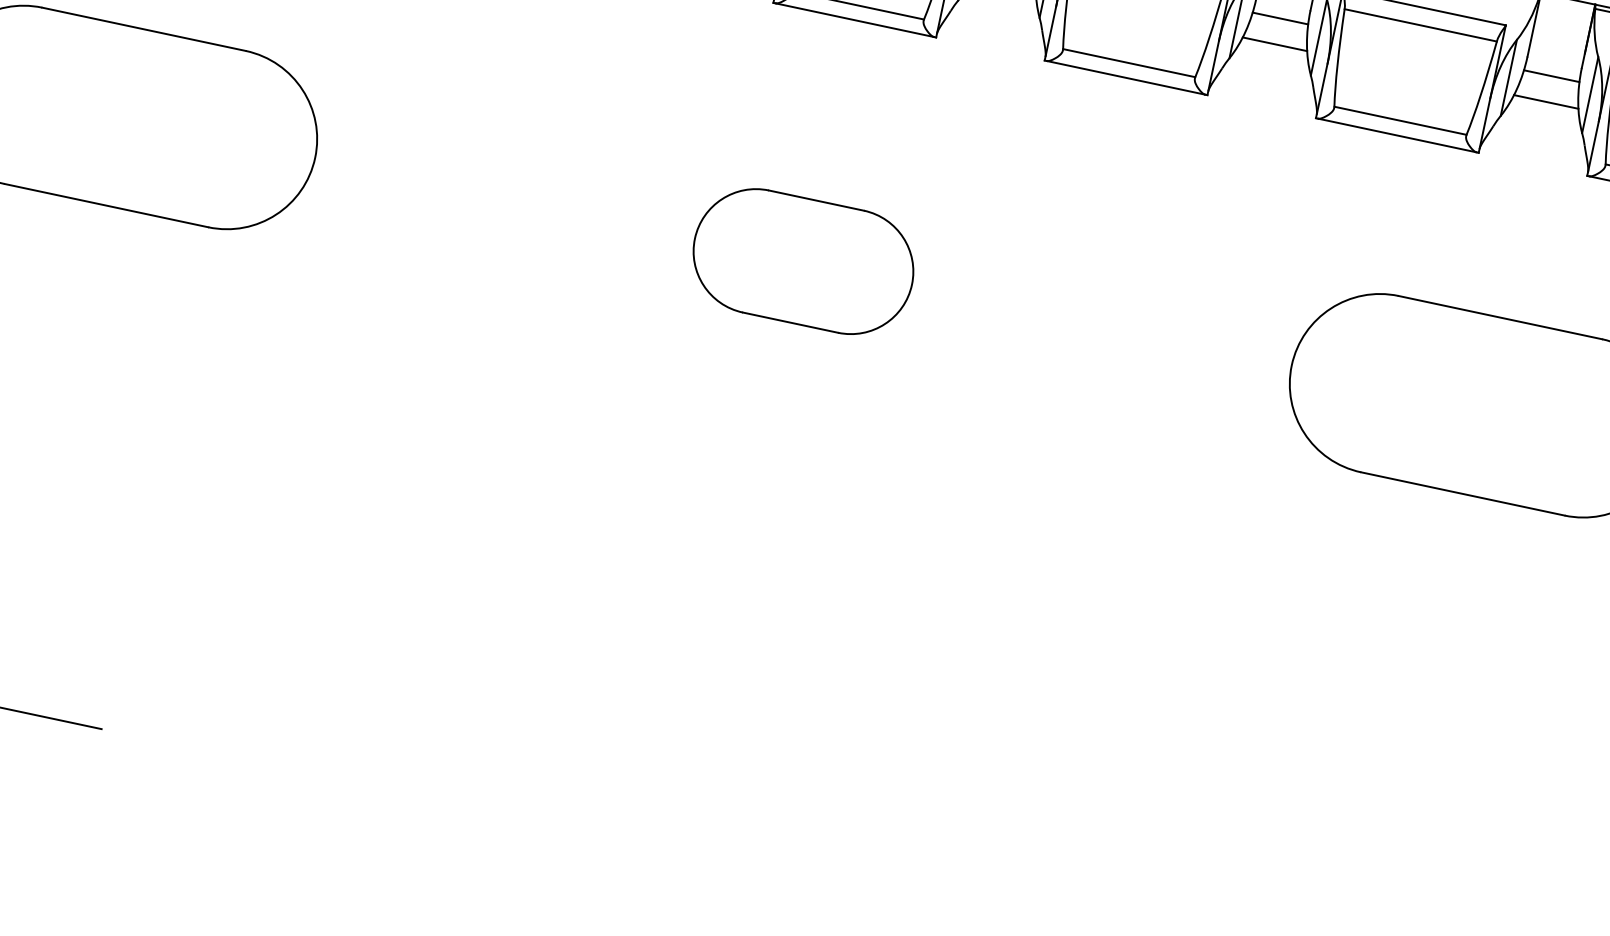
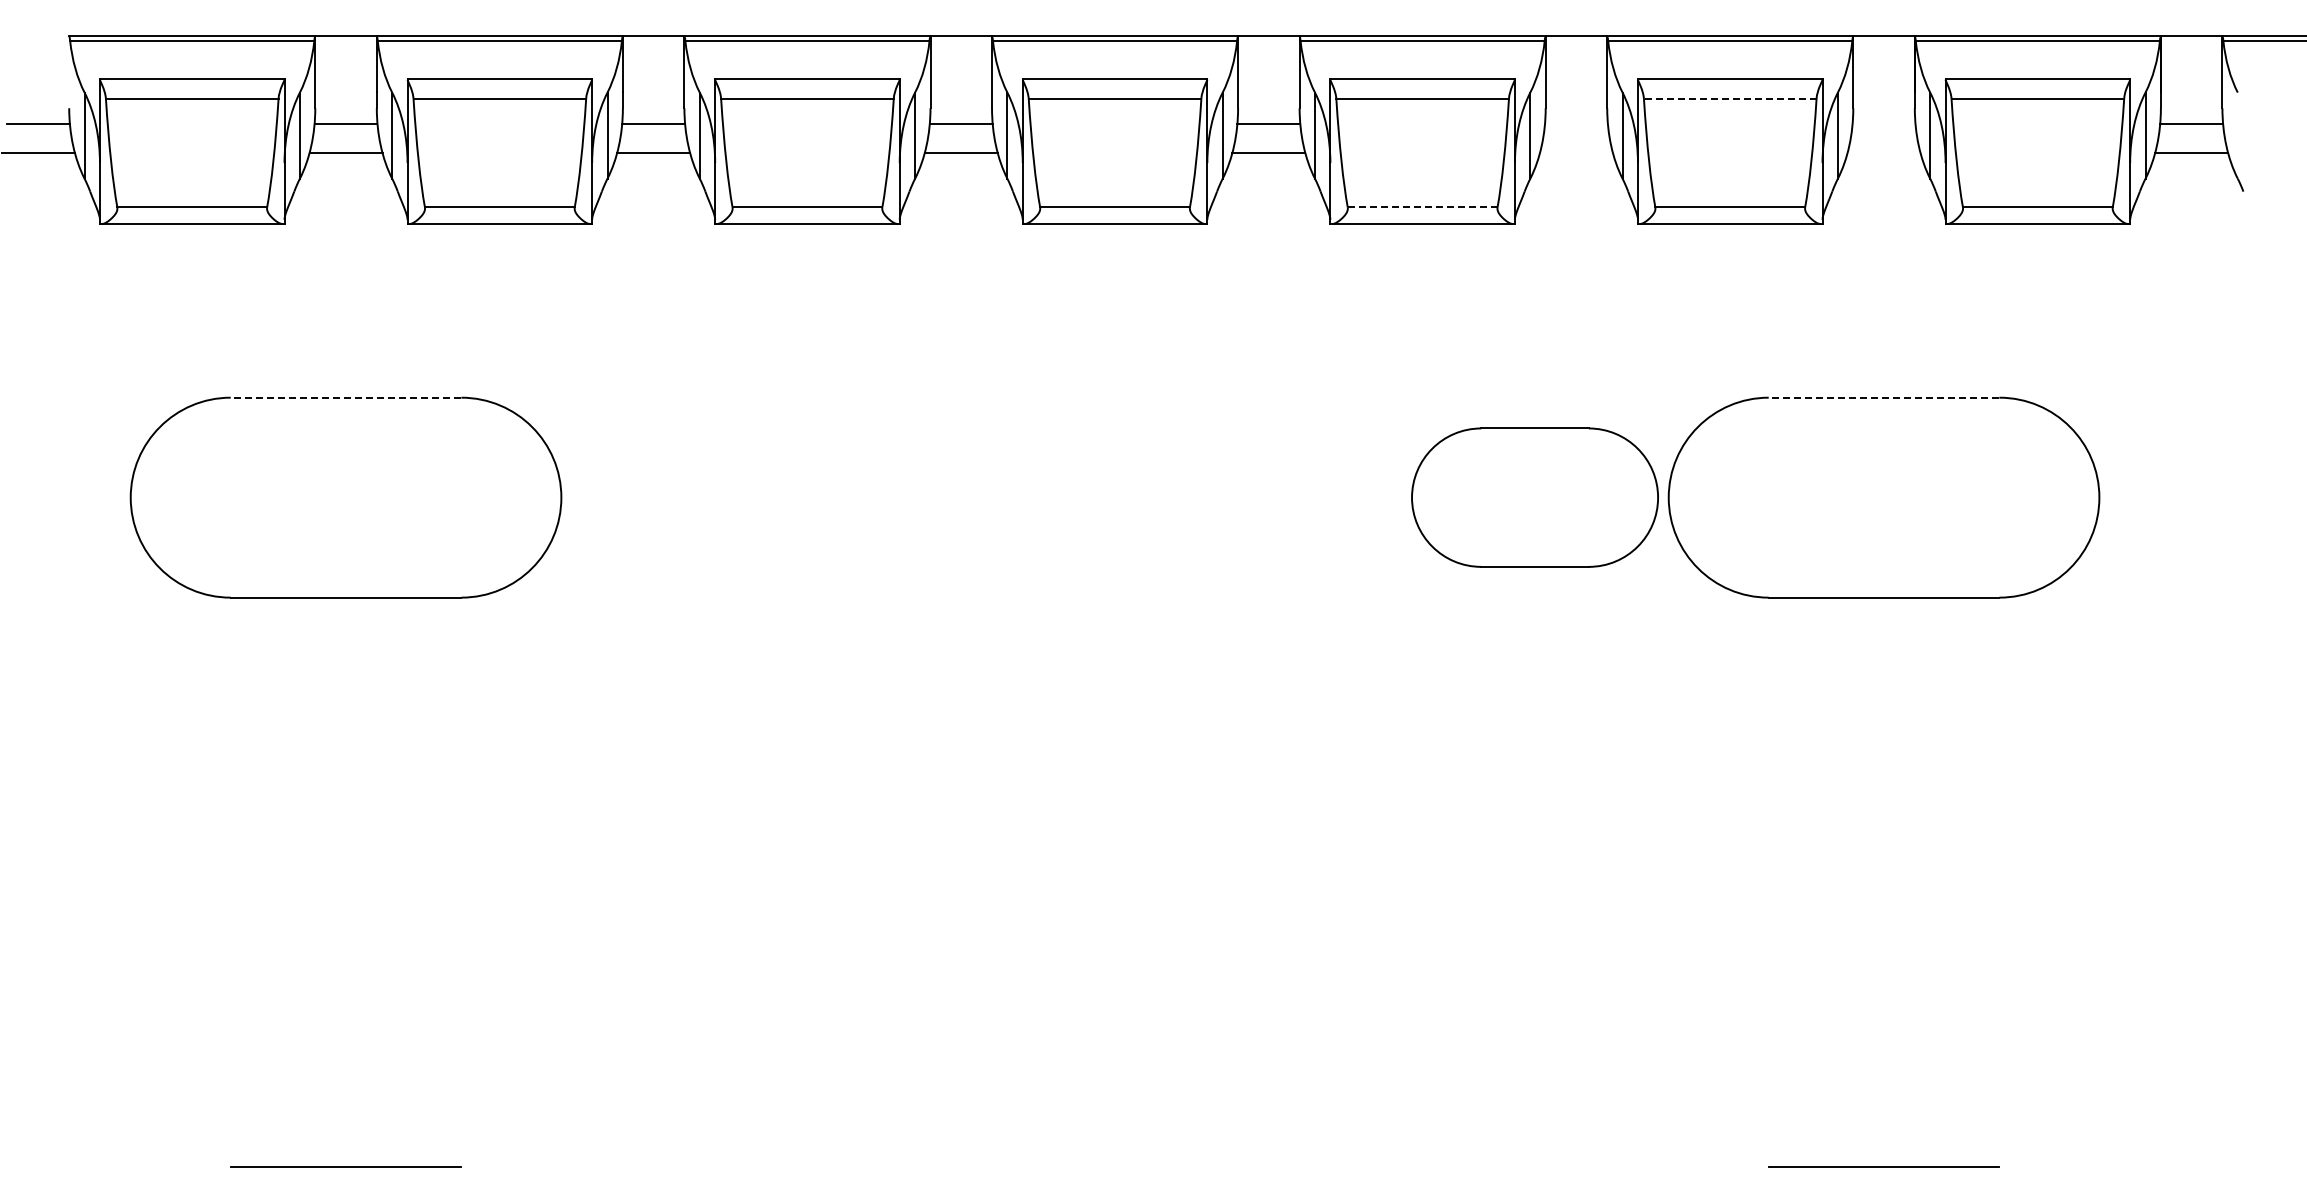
line: (1280, 18) -> (1576, 123), removed
line: (1420, 24) -> (1729, 98), solid -> dashed
line: (143, 29) -> (345, 397), solid -> dashed
line: (1274, 44) -> (1575, 153), removed
line: (1129, 63) -> (1422, 207), solid -> dashed
line: (1551, 75) -> (1883, 123), removed
line: (1545, 102) -> (1883, 153), removed
part: (803, 261) -> (1534, 497), moved
line: (1499, 317) -> (1883, 397), solid -> dashed

